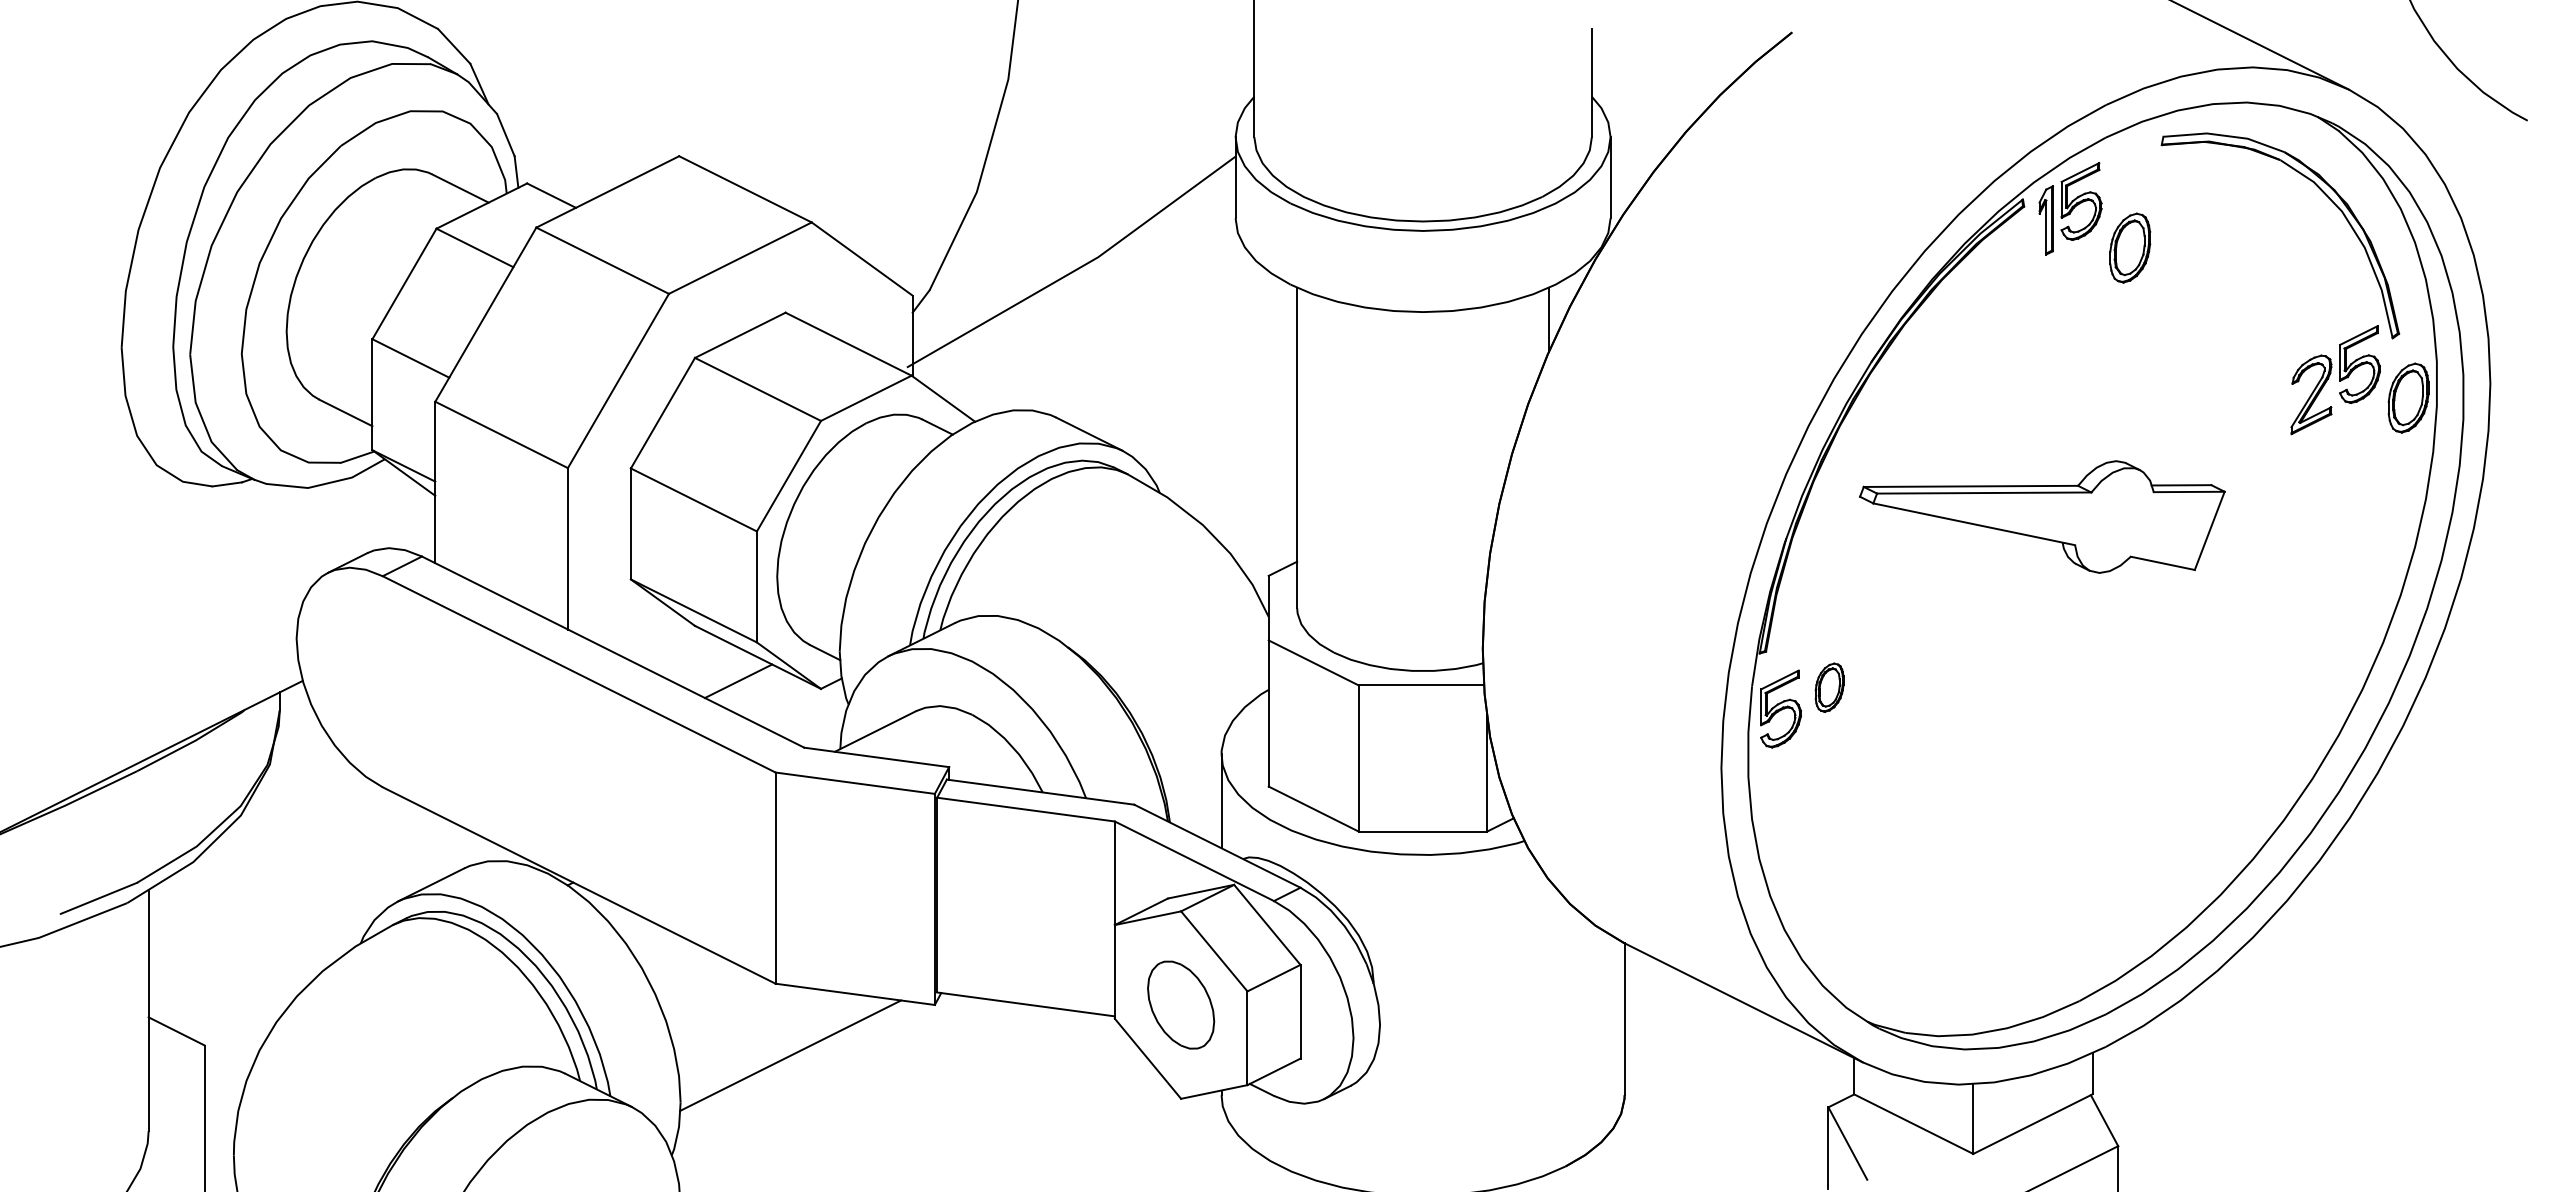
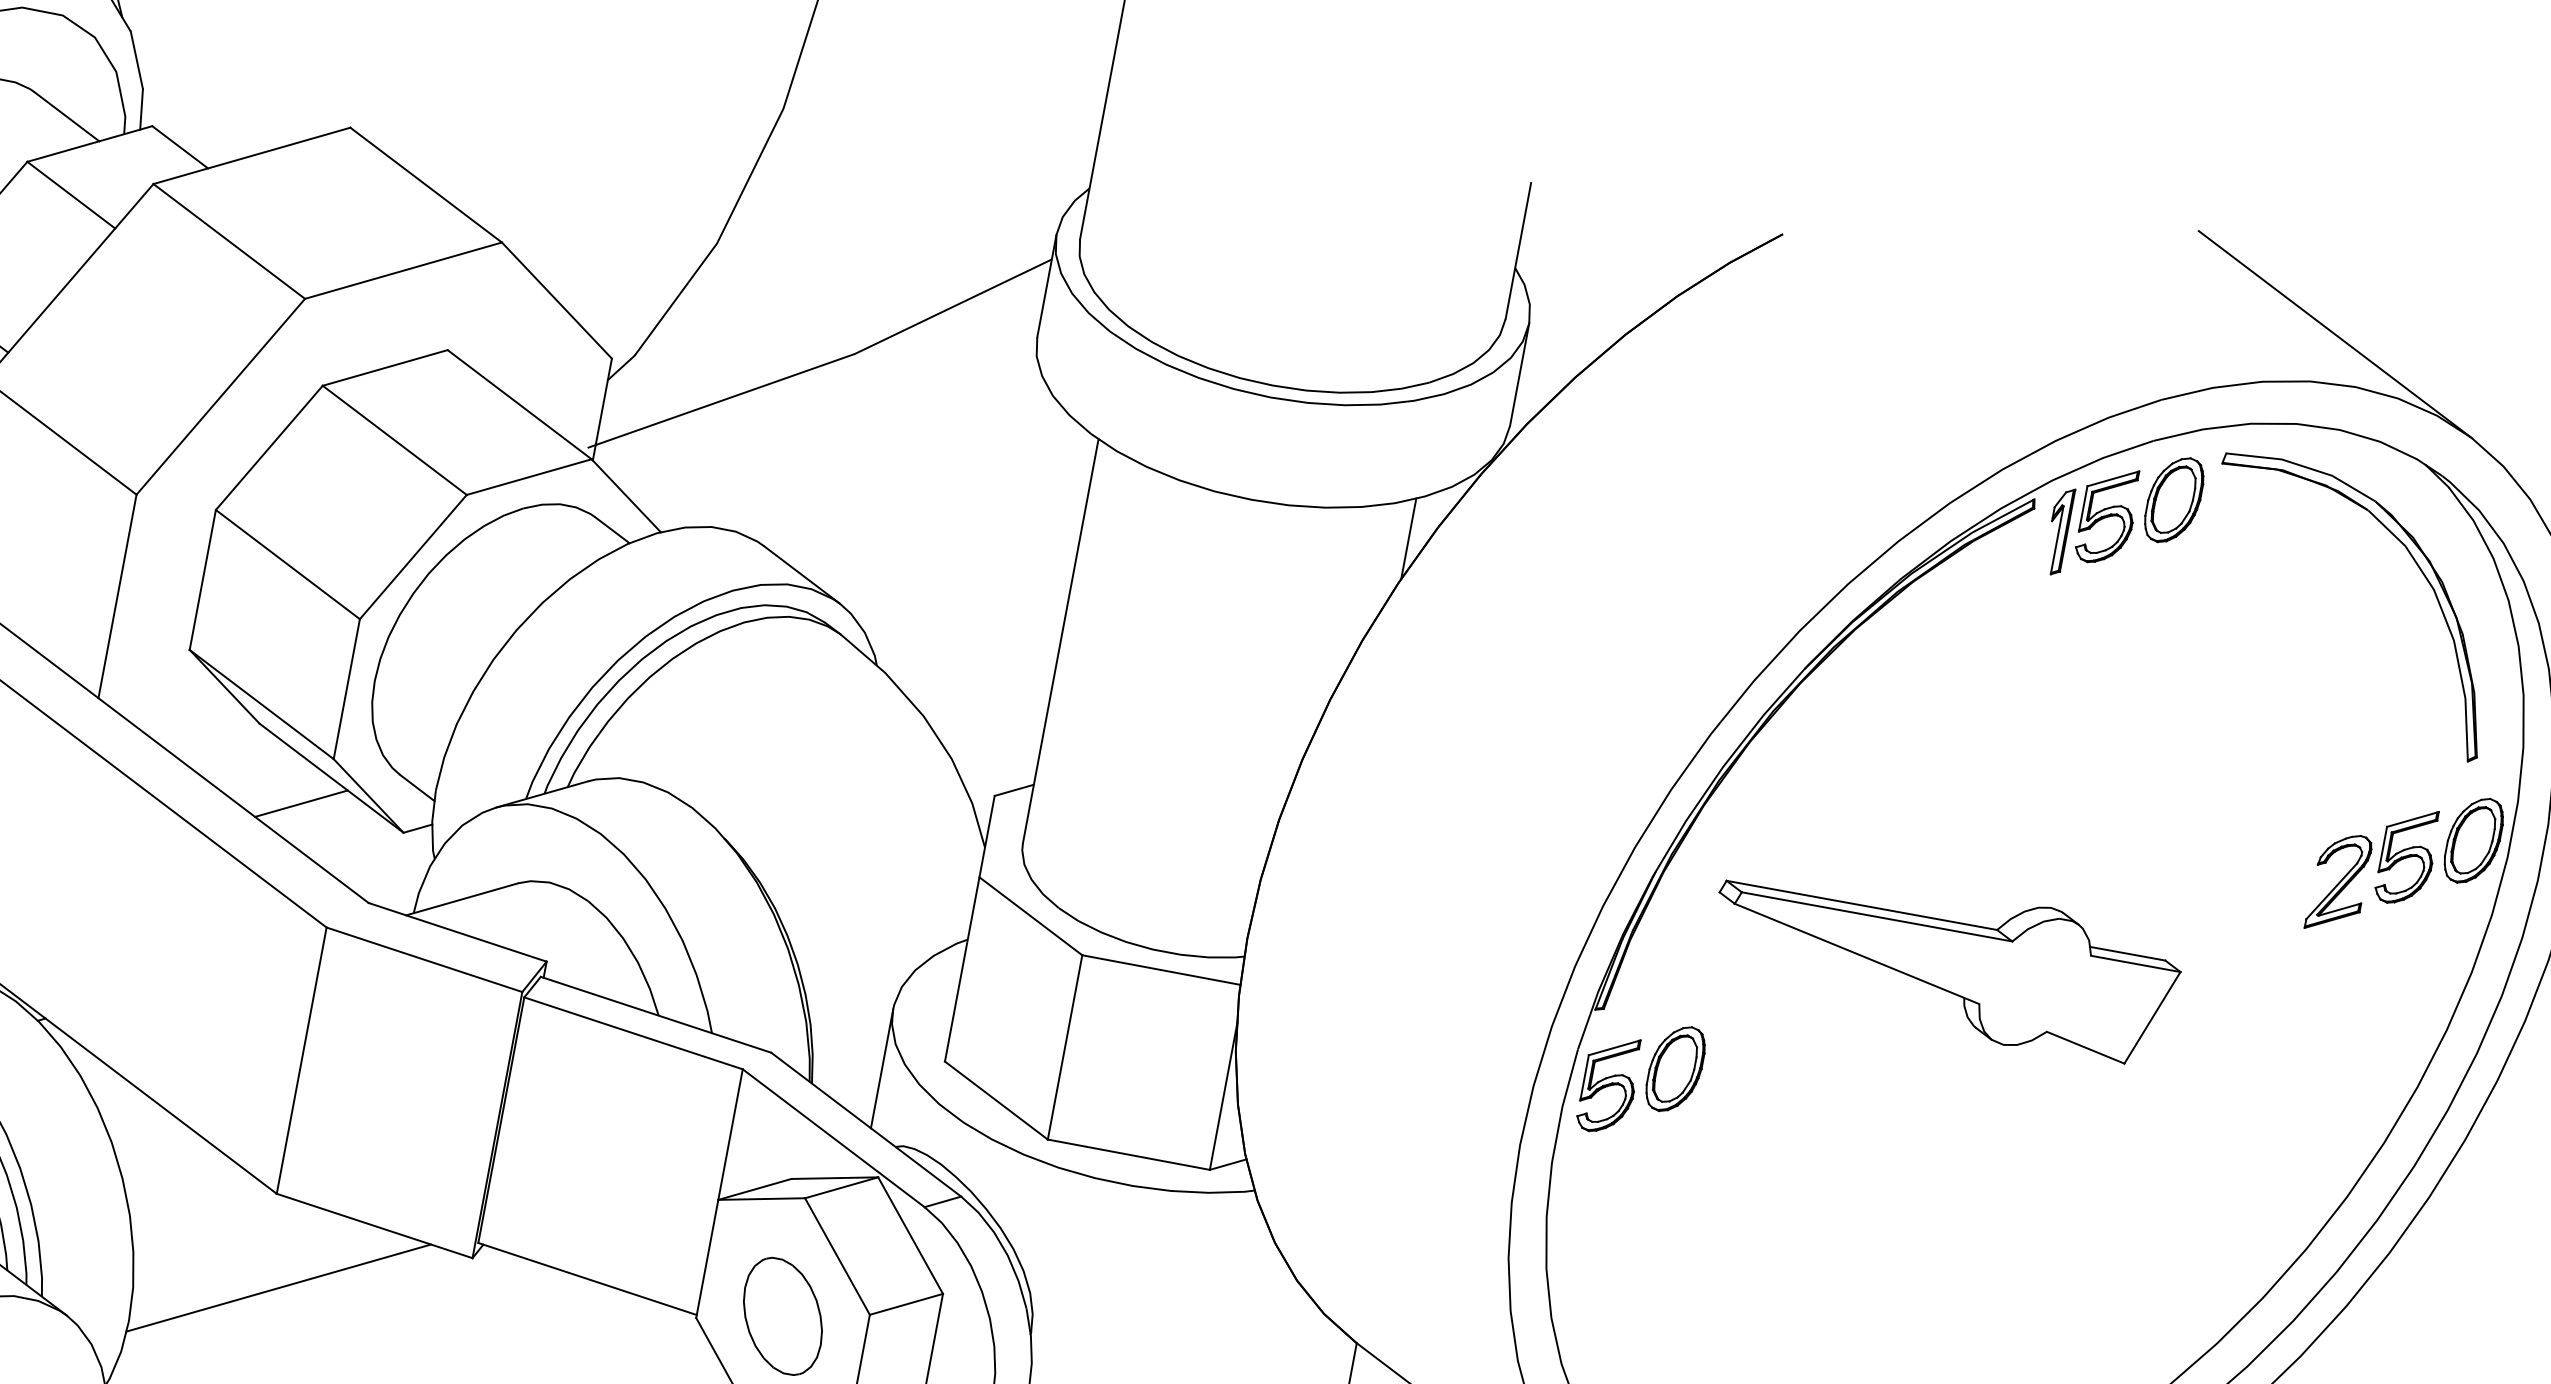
part: (2130, 247) -> (2174, 499), moved
part: (2335, 380) -> (2372, 870), moved
part: (2042, 516) -> (1944, 960), moved
part: (1829, 687) -> (1675, 1068), size x1.43

